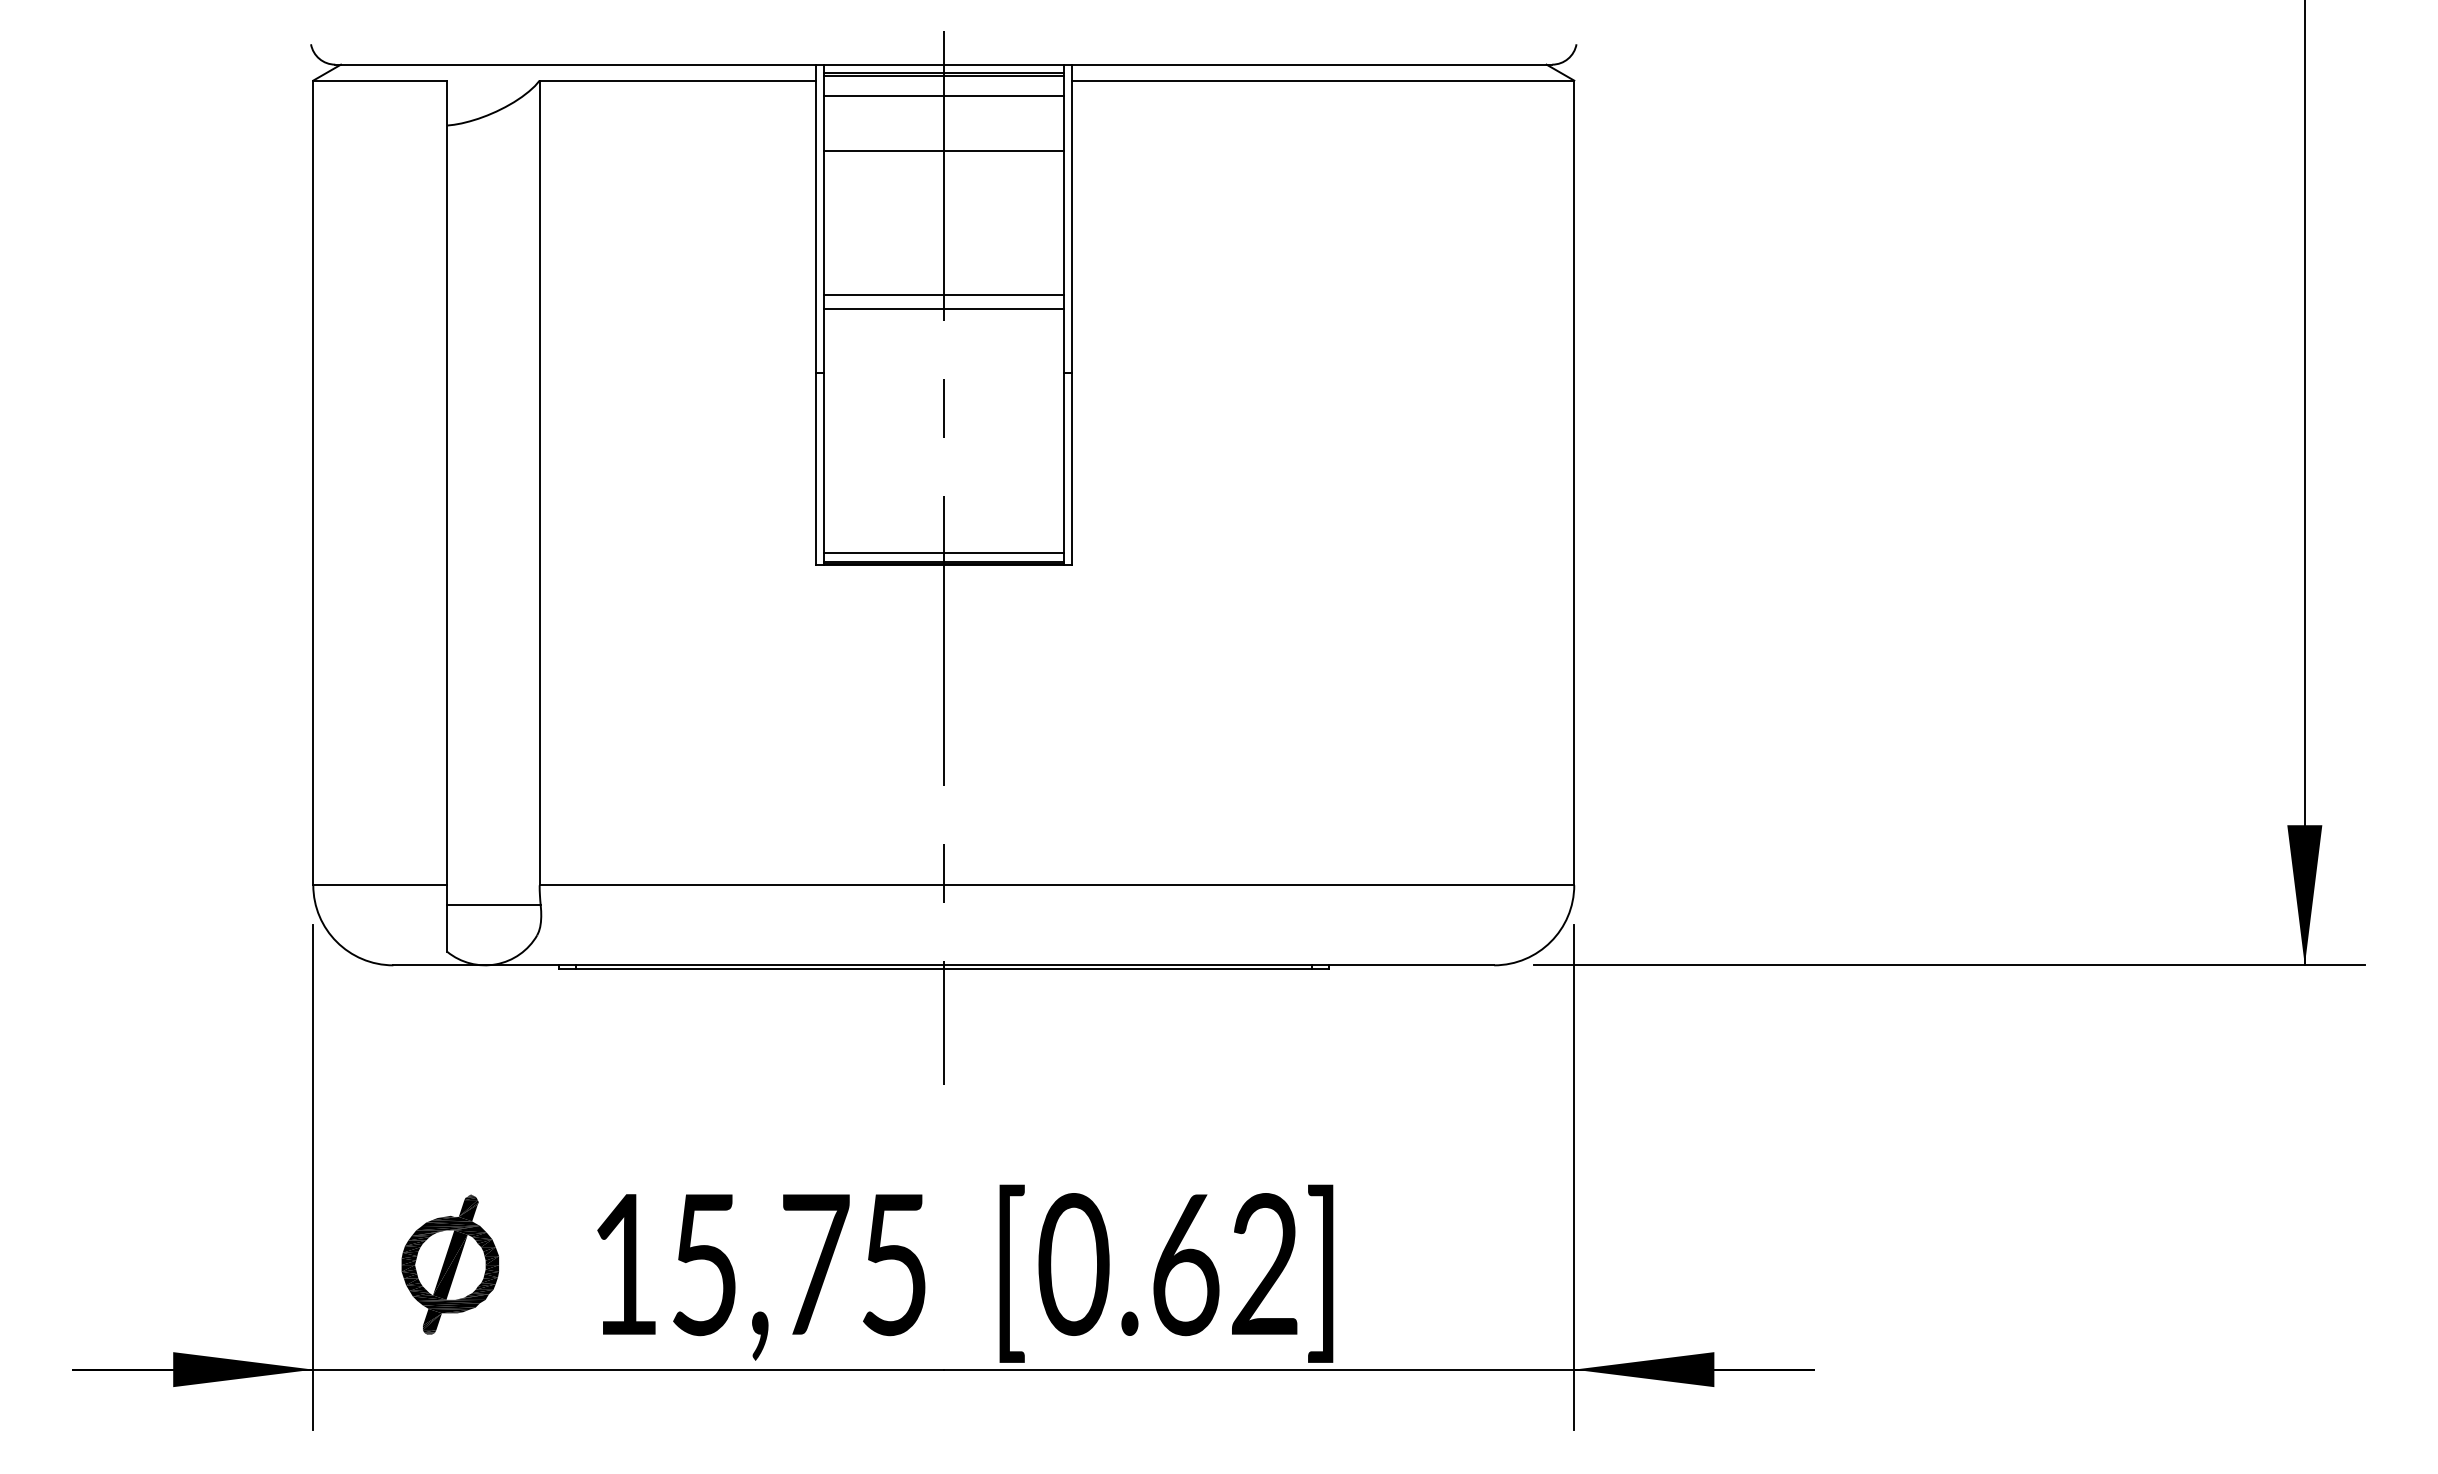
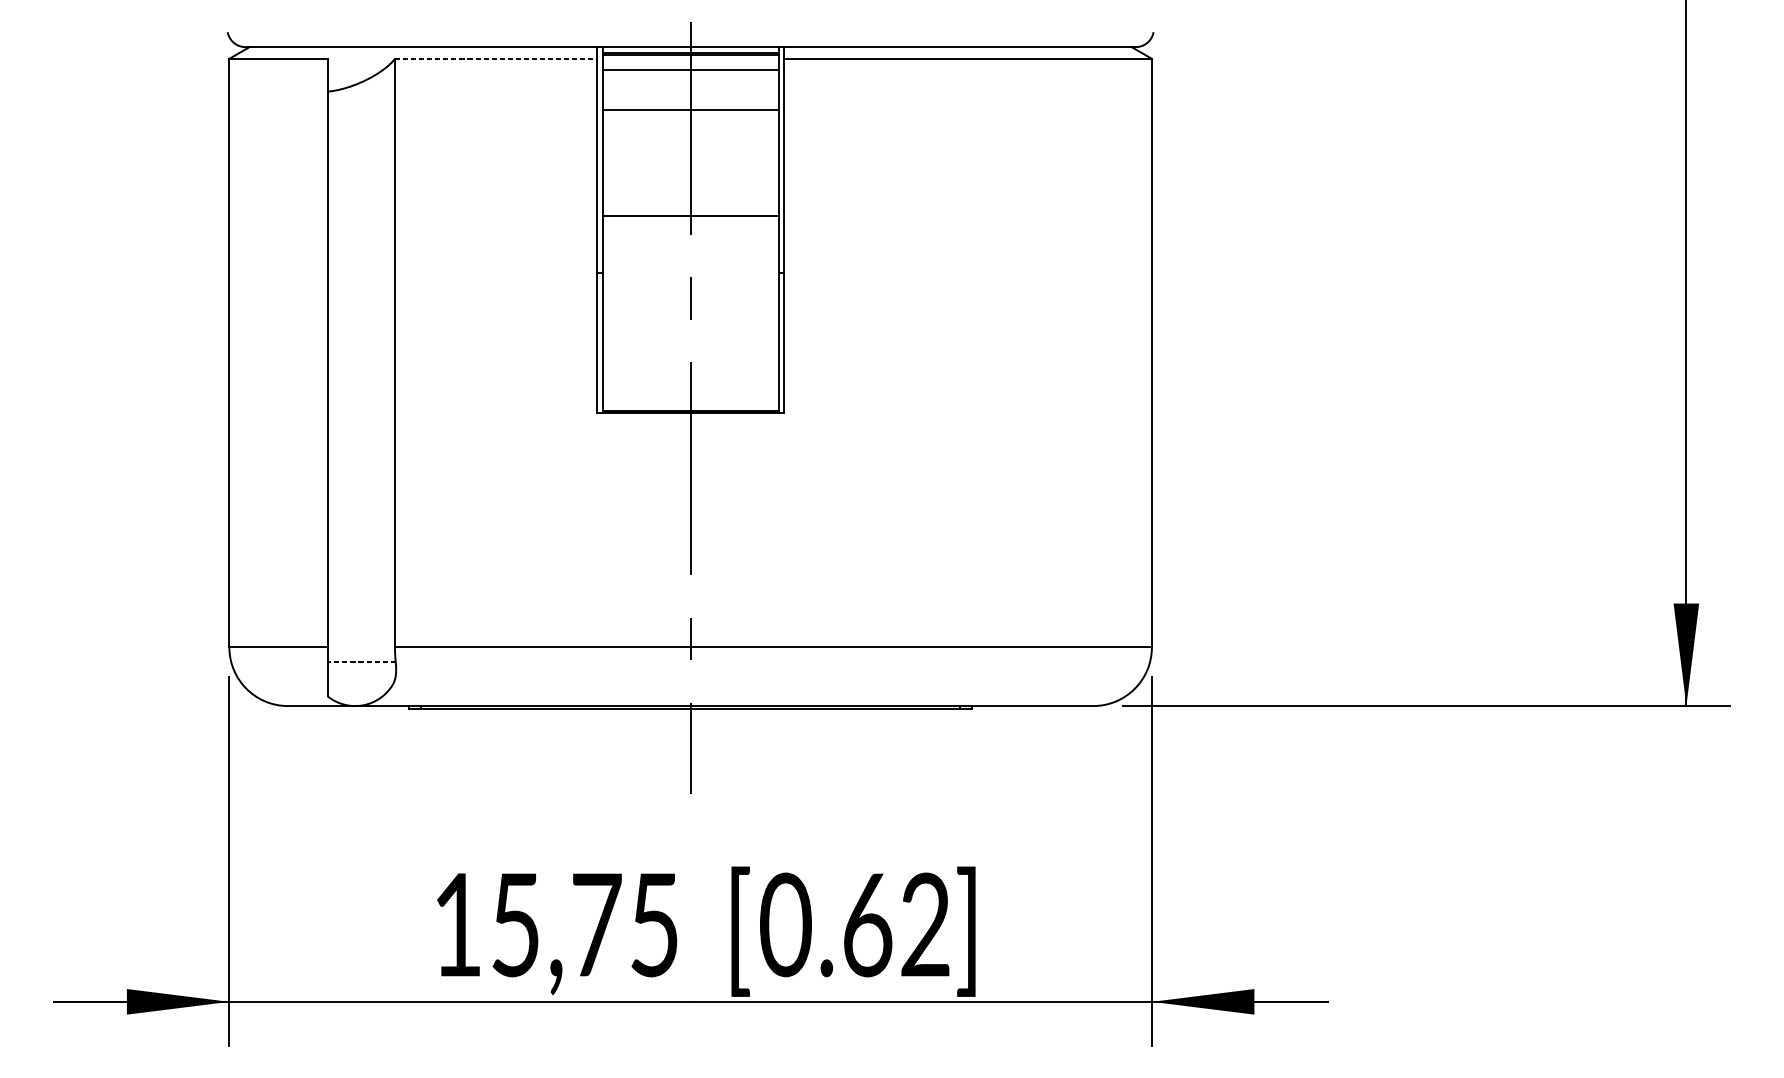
line: (678, 80) -> (496, 58), solid -> dashed
line: (943, 309) -> (690, 226), removed
line: (943, 552) -> (690, 404), removed
line: (494, 905) -> (361, 662), solid -> dashed
part: (450, 1264) -> (329, 924), removed

